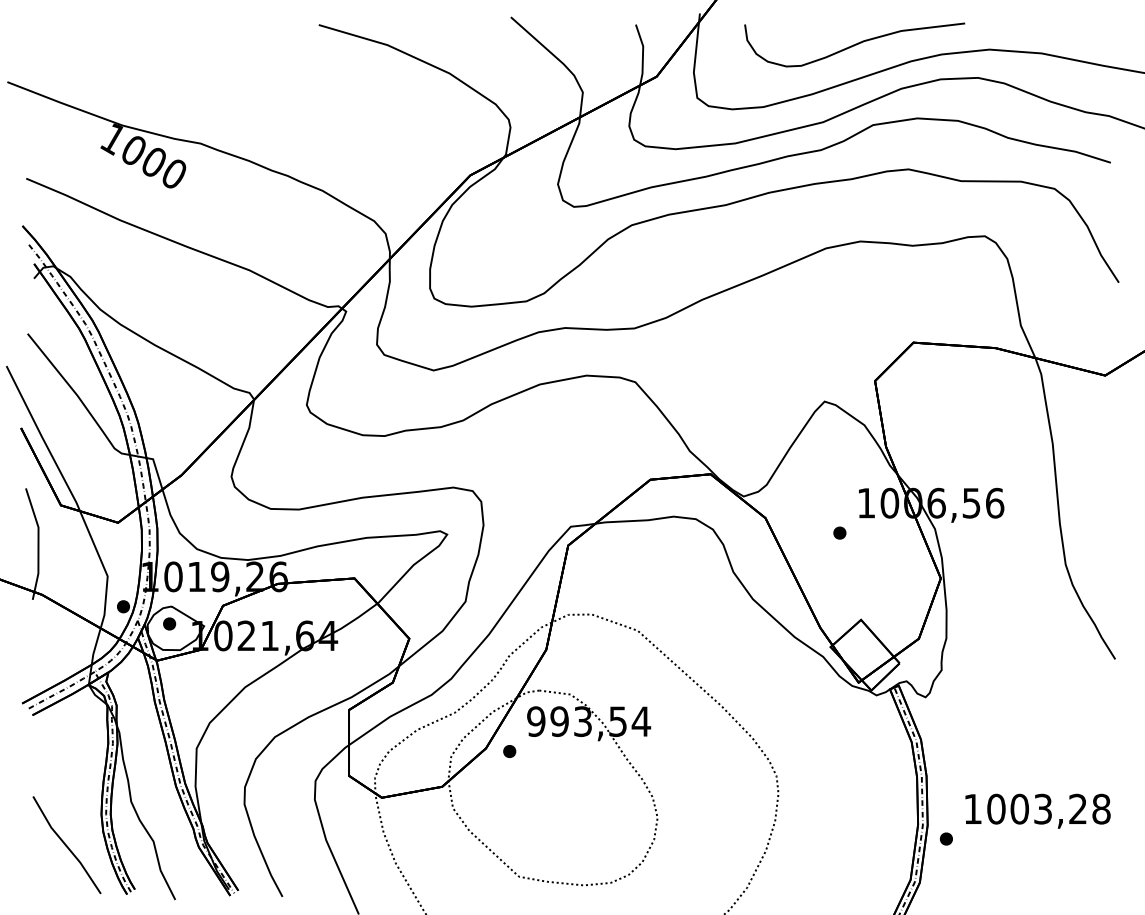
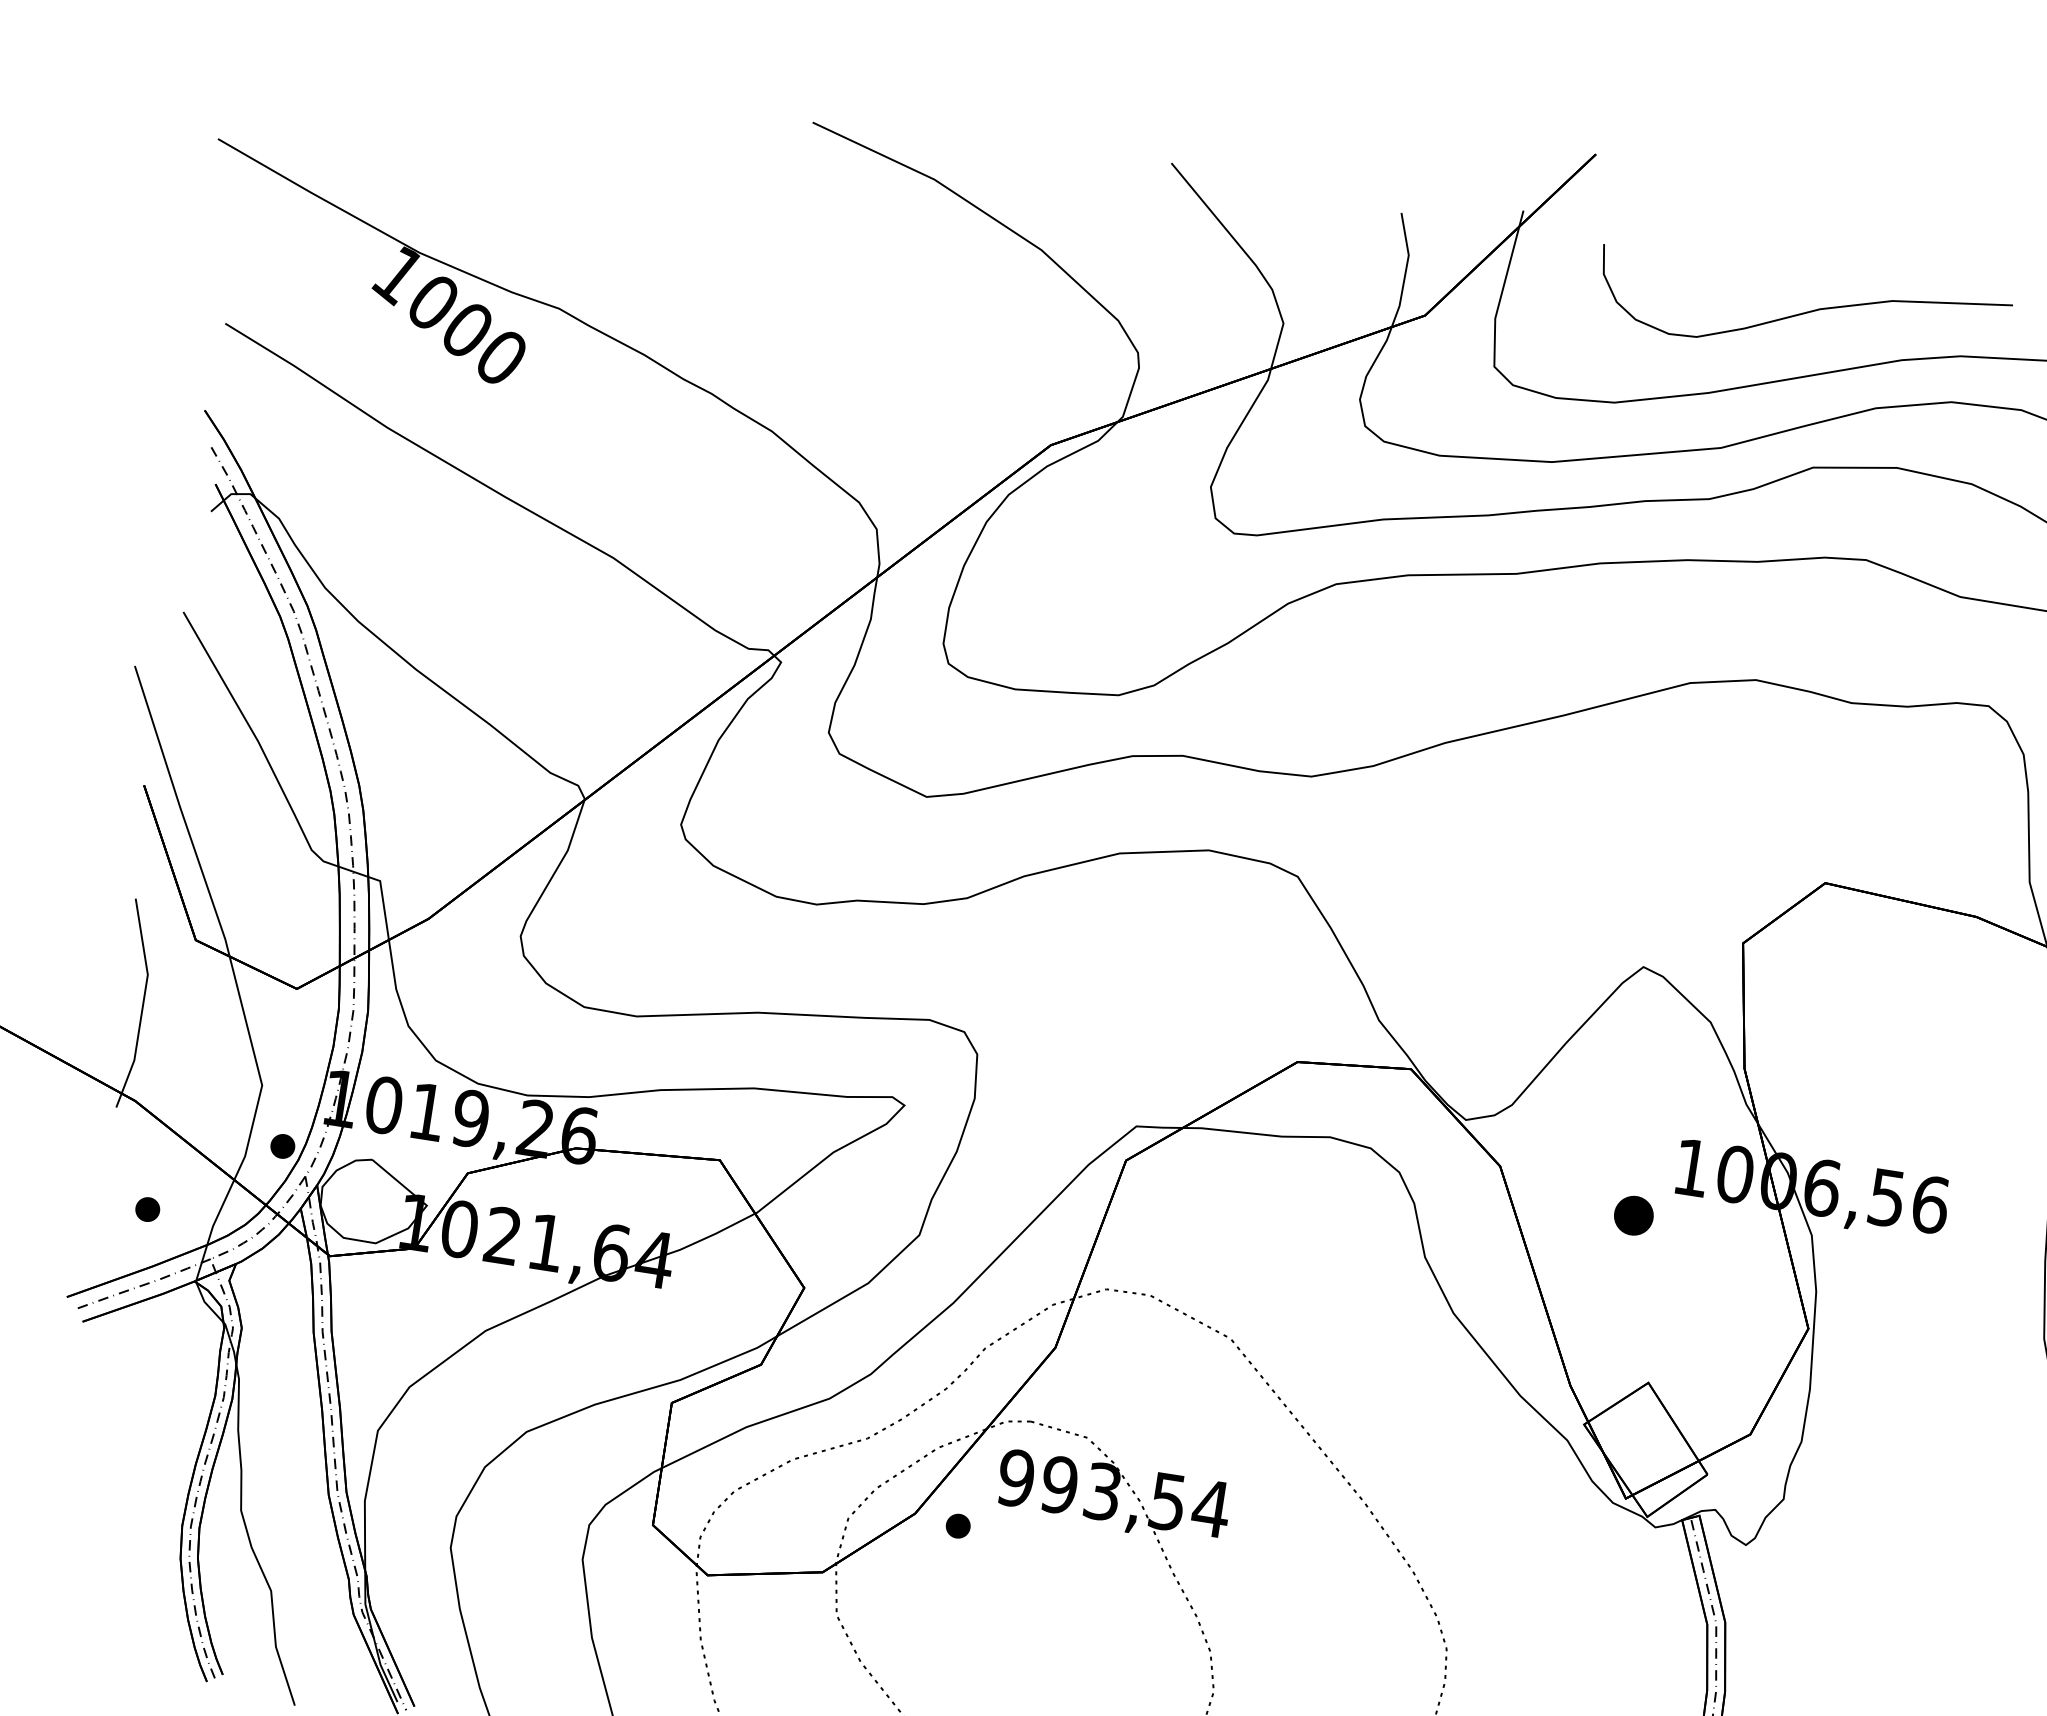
part: (839, 532) -> (1633, 1214), size x1.6
part: (169, 623) -> (147, 1208), moved
line: (66, 845) -> (108, 1573), removed

